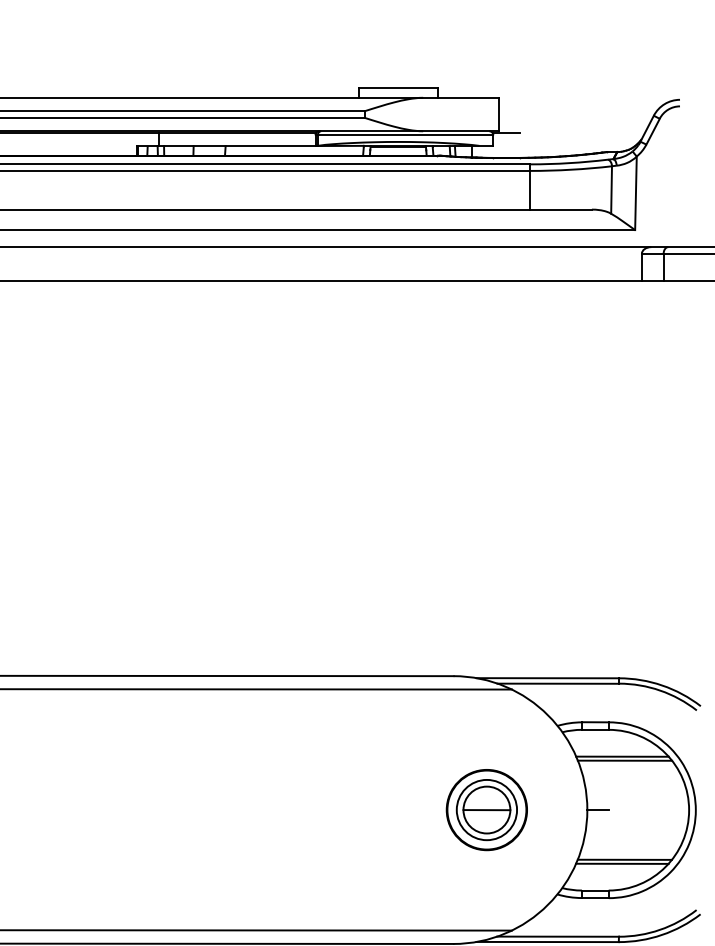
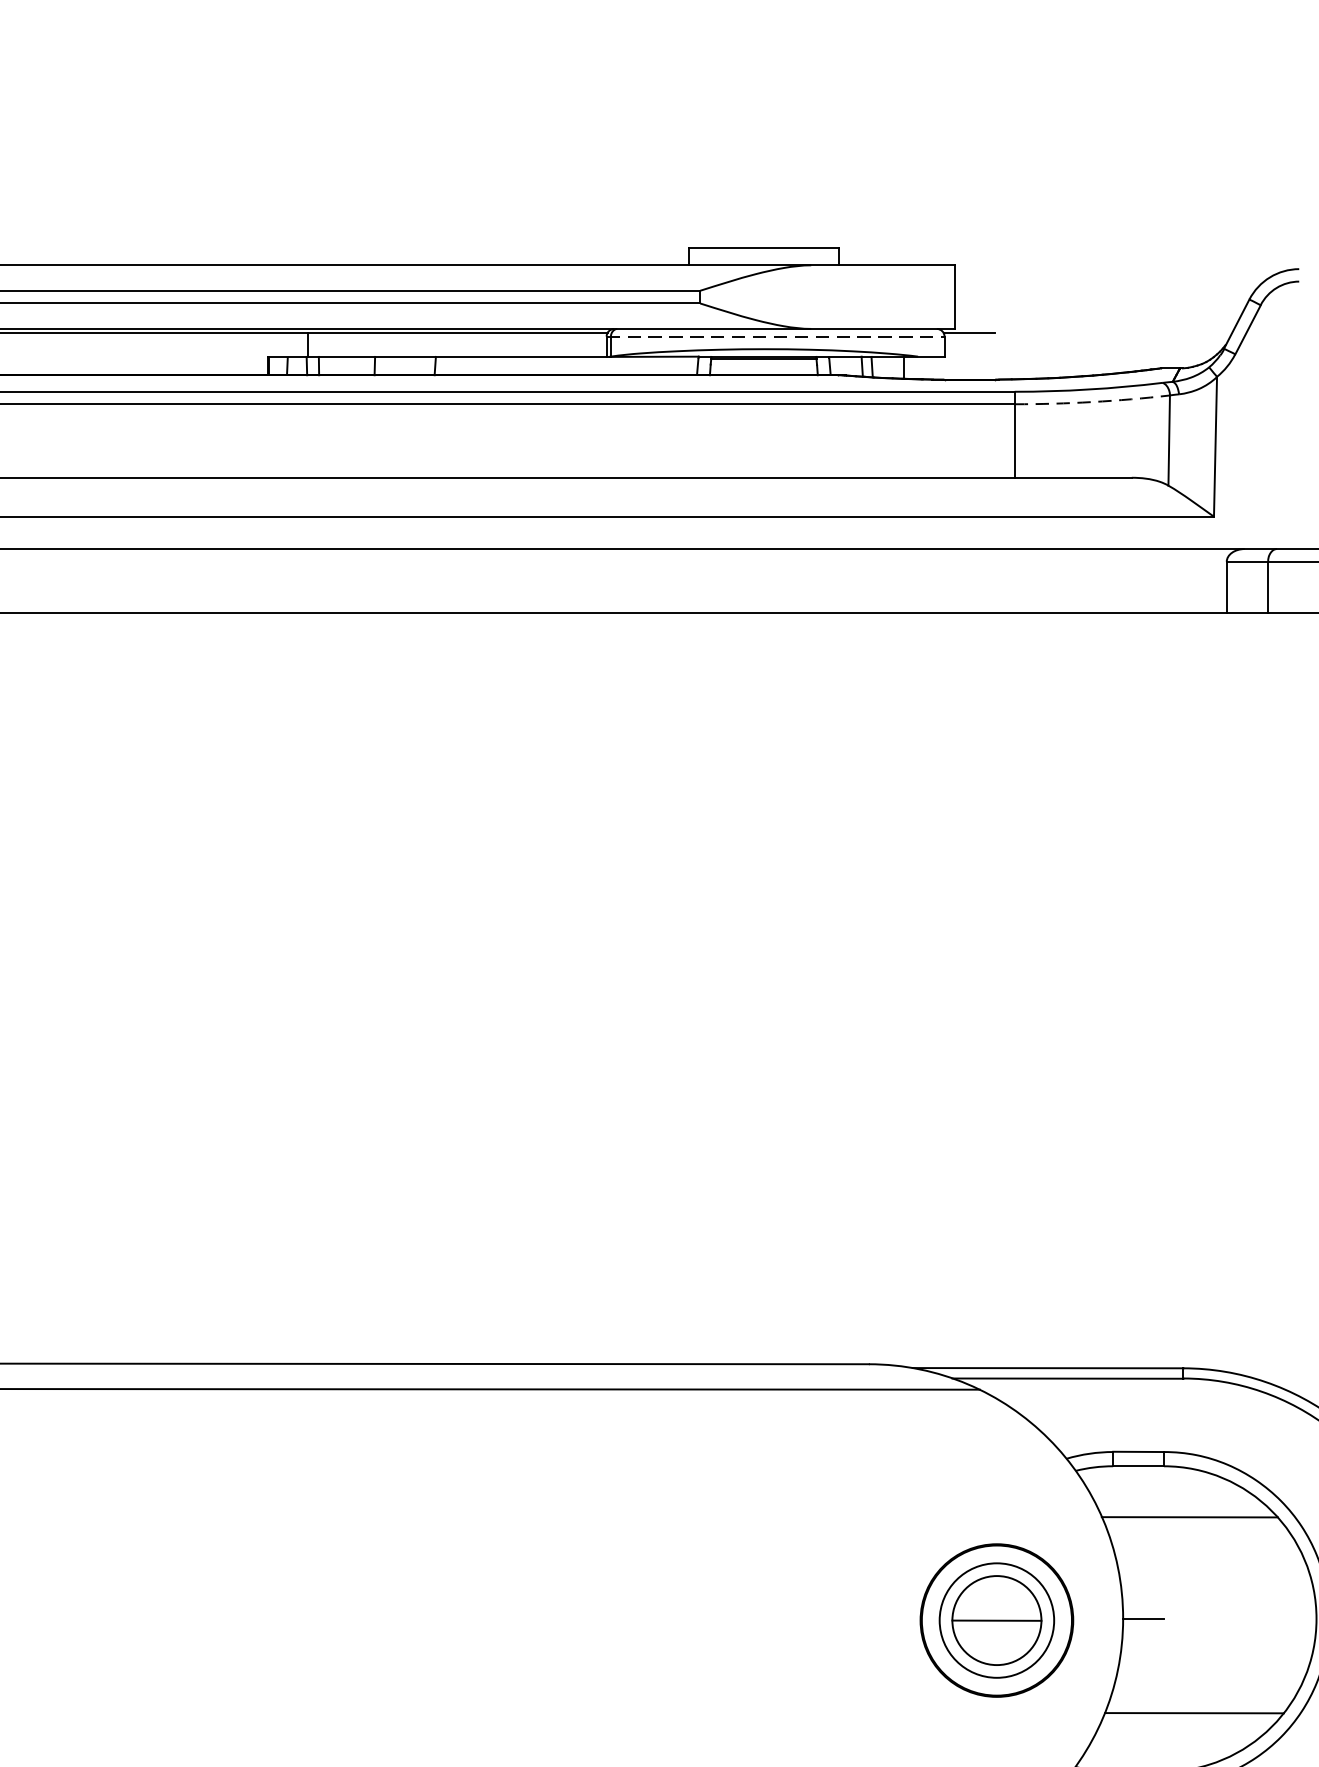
line: (404, 135) -> (775, 336), solid -> dashed
arc: (571, 169) -> (1093, 401), solid -> dashed
line: (624, 760) -> (1193, 1524), removed
part: (486, 810) -> (996, 1621), moved
line: (622, 863) -> (1189, 1720), removed

